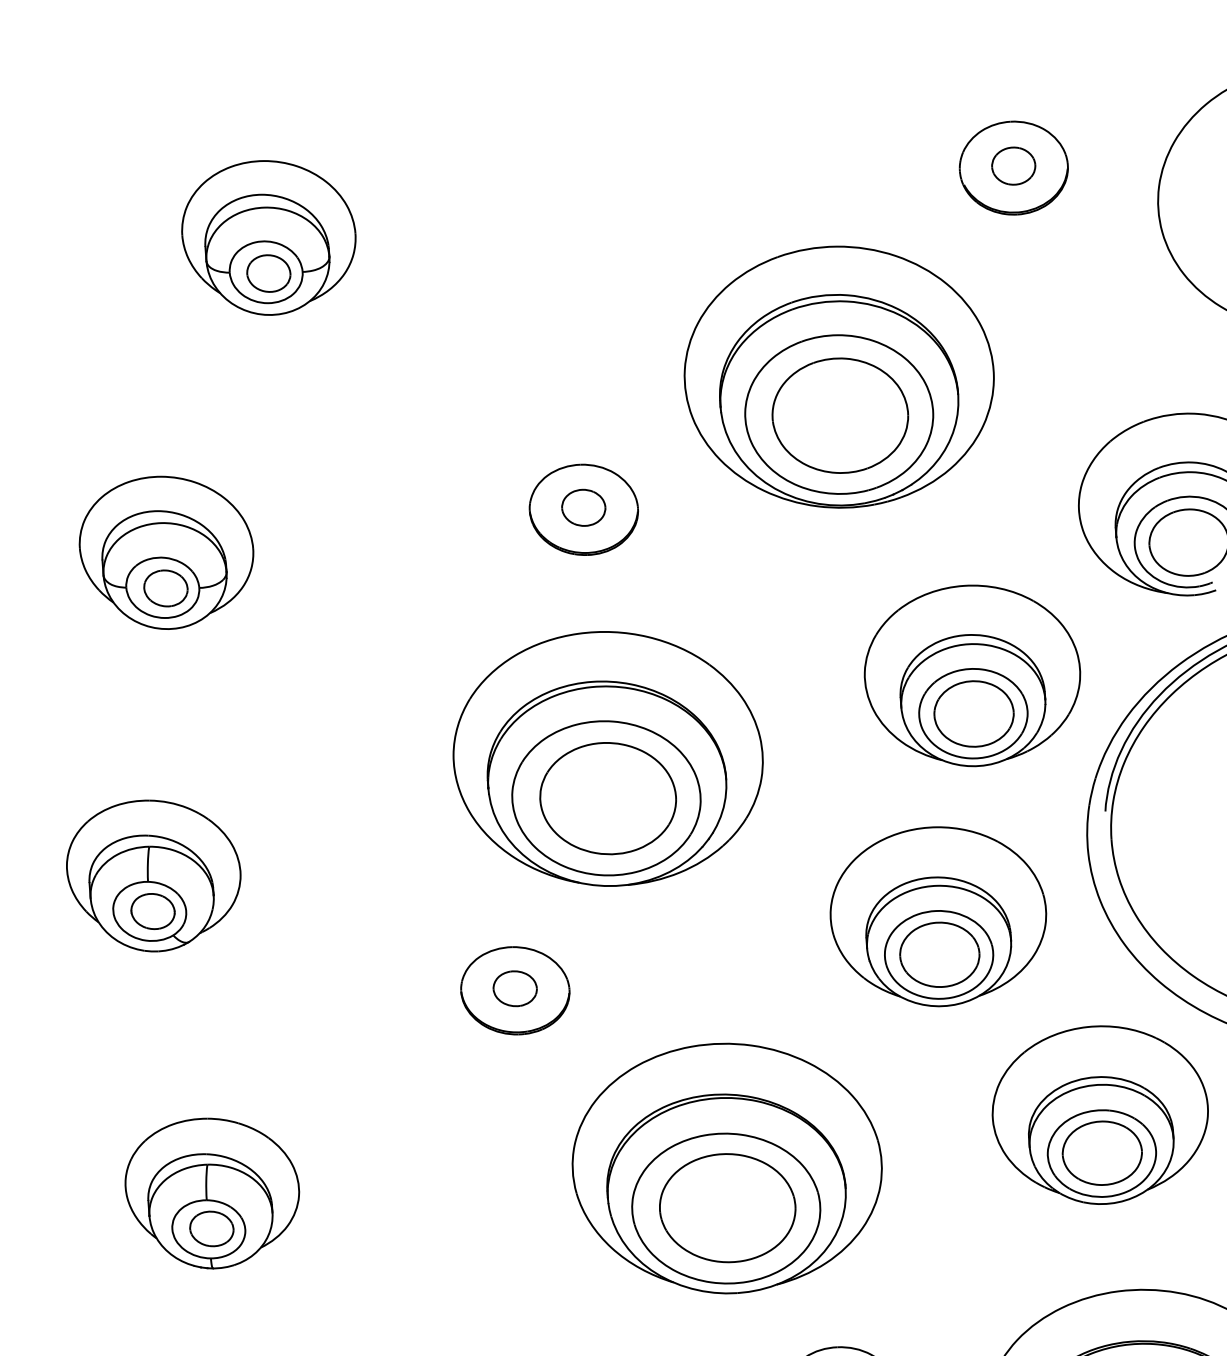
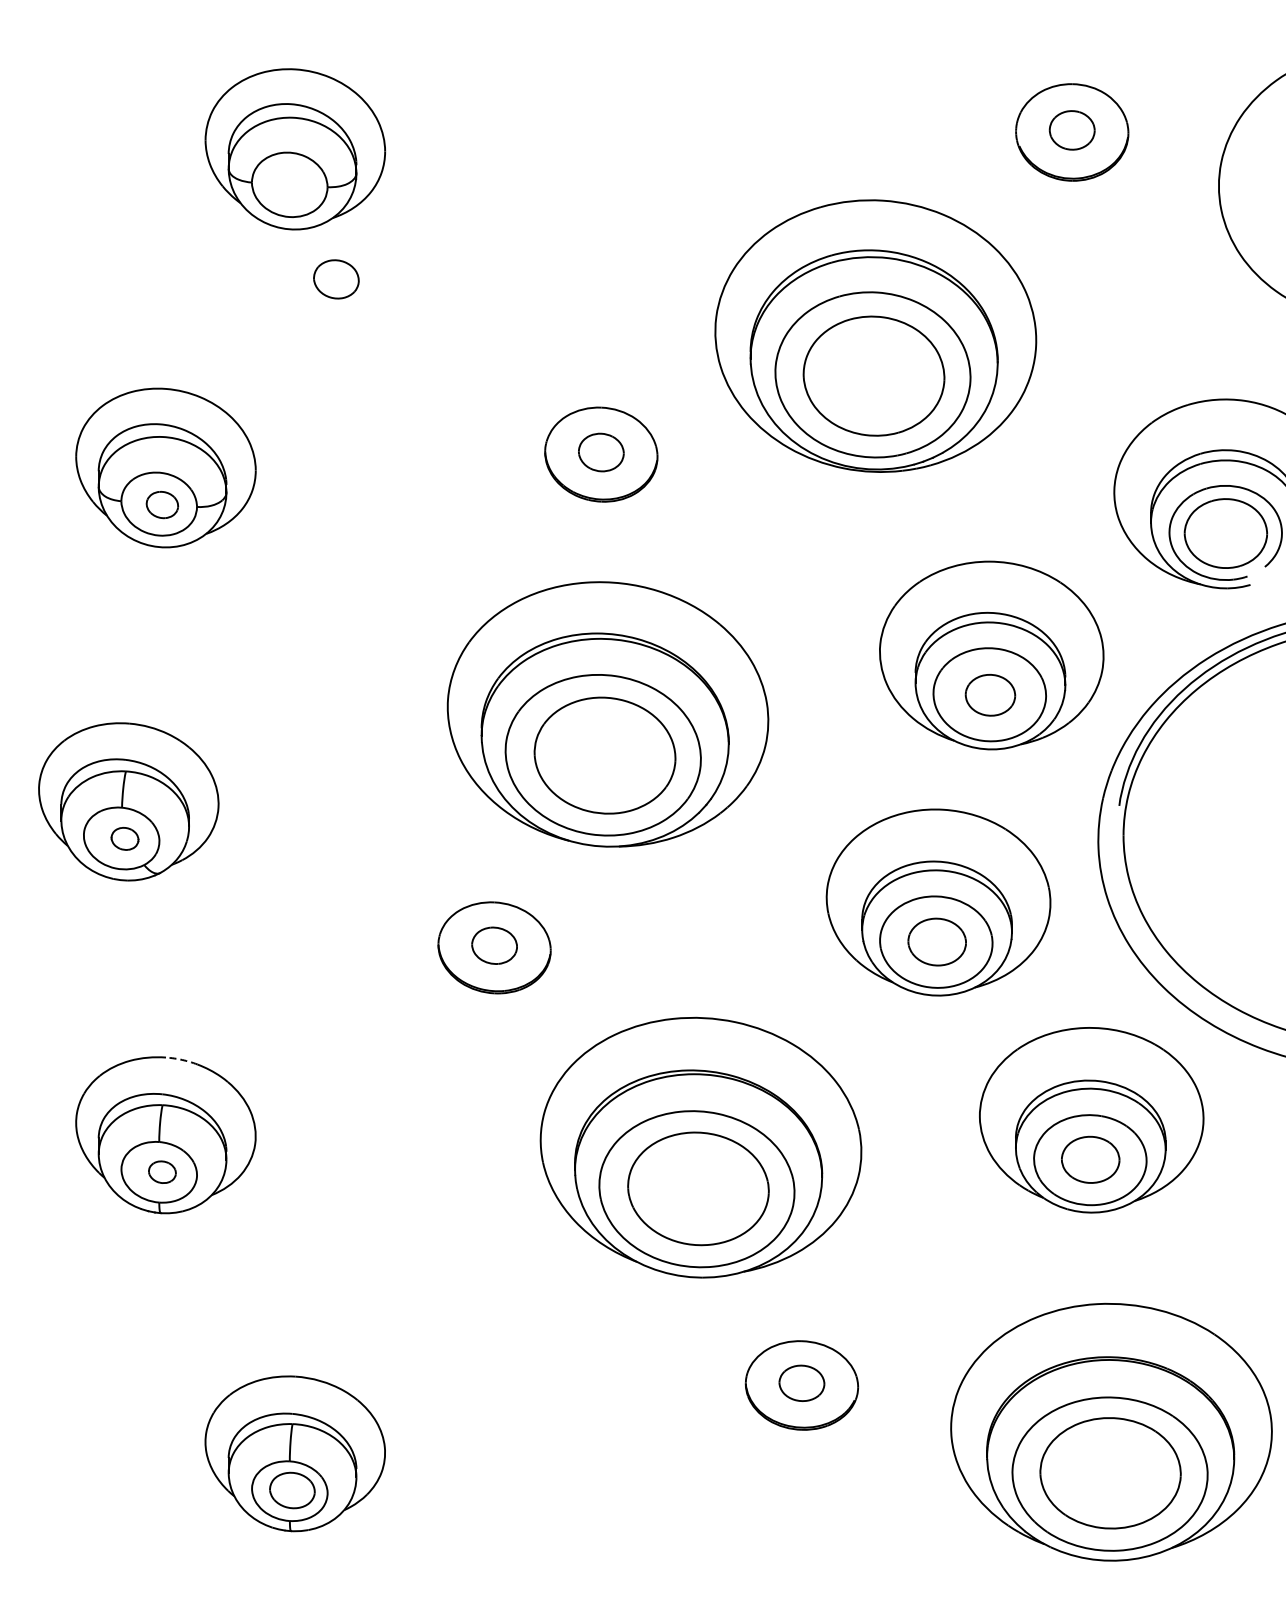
part: (268, 273) -> (336, 279), moved
part: (165, 587) -> (162, 504), size x0.7
part: (974, 714) -> (990, 695), size x0.6
part: (152, 911) -> (124, 838), size x0.6
part: (940, 954) -> (937, 941), size x0.7
arc: (223, 1119) -> (182, 1059), solid -> dashed
part: (1102, 1152) -> (1090, 1159), size x0.7
part: (211, 1229) -> (162, 1172), size x0.6

